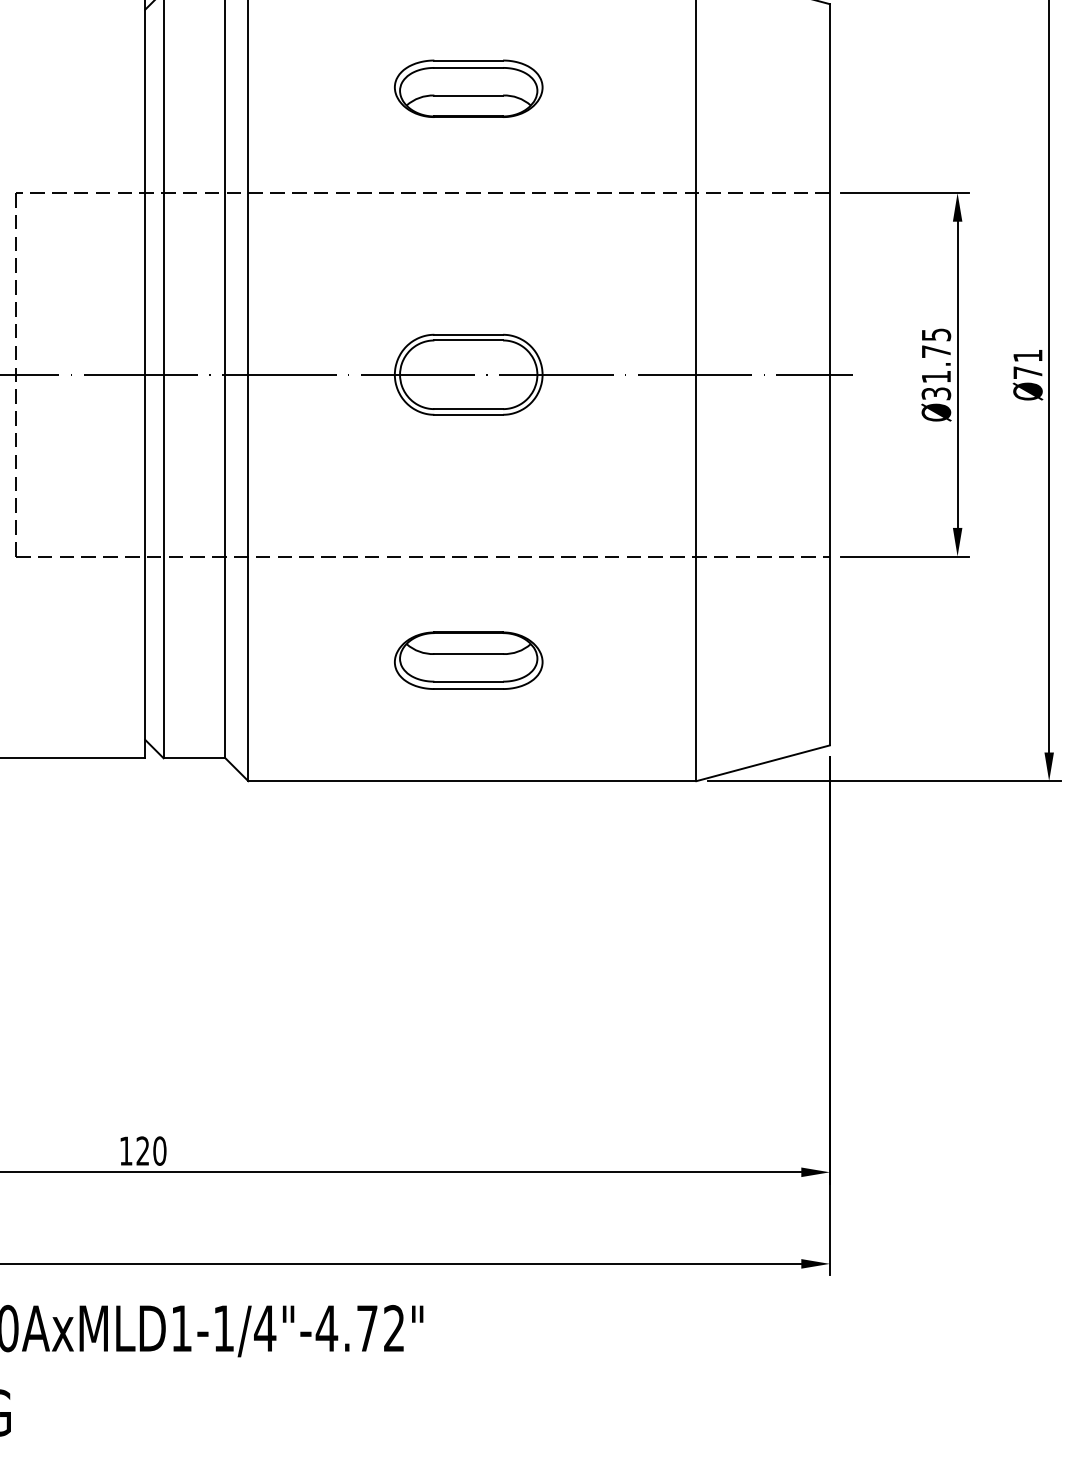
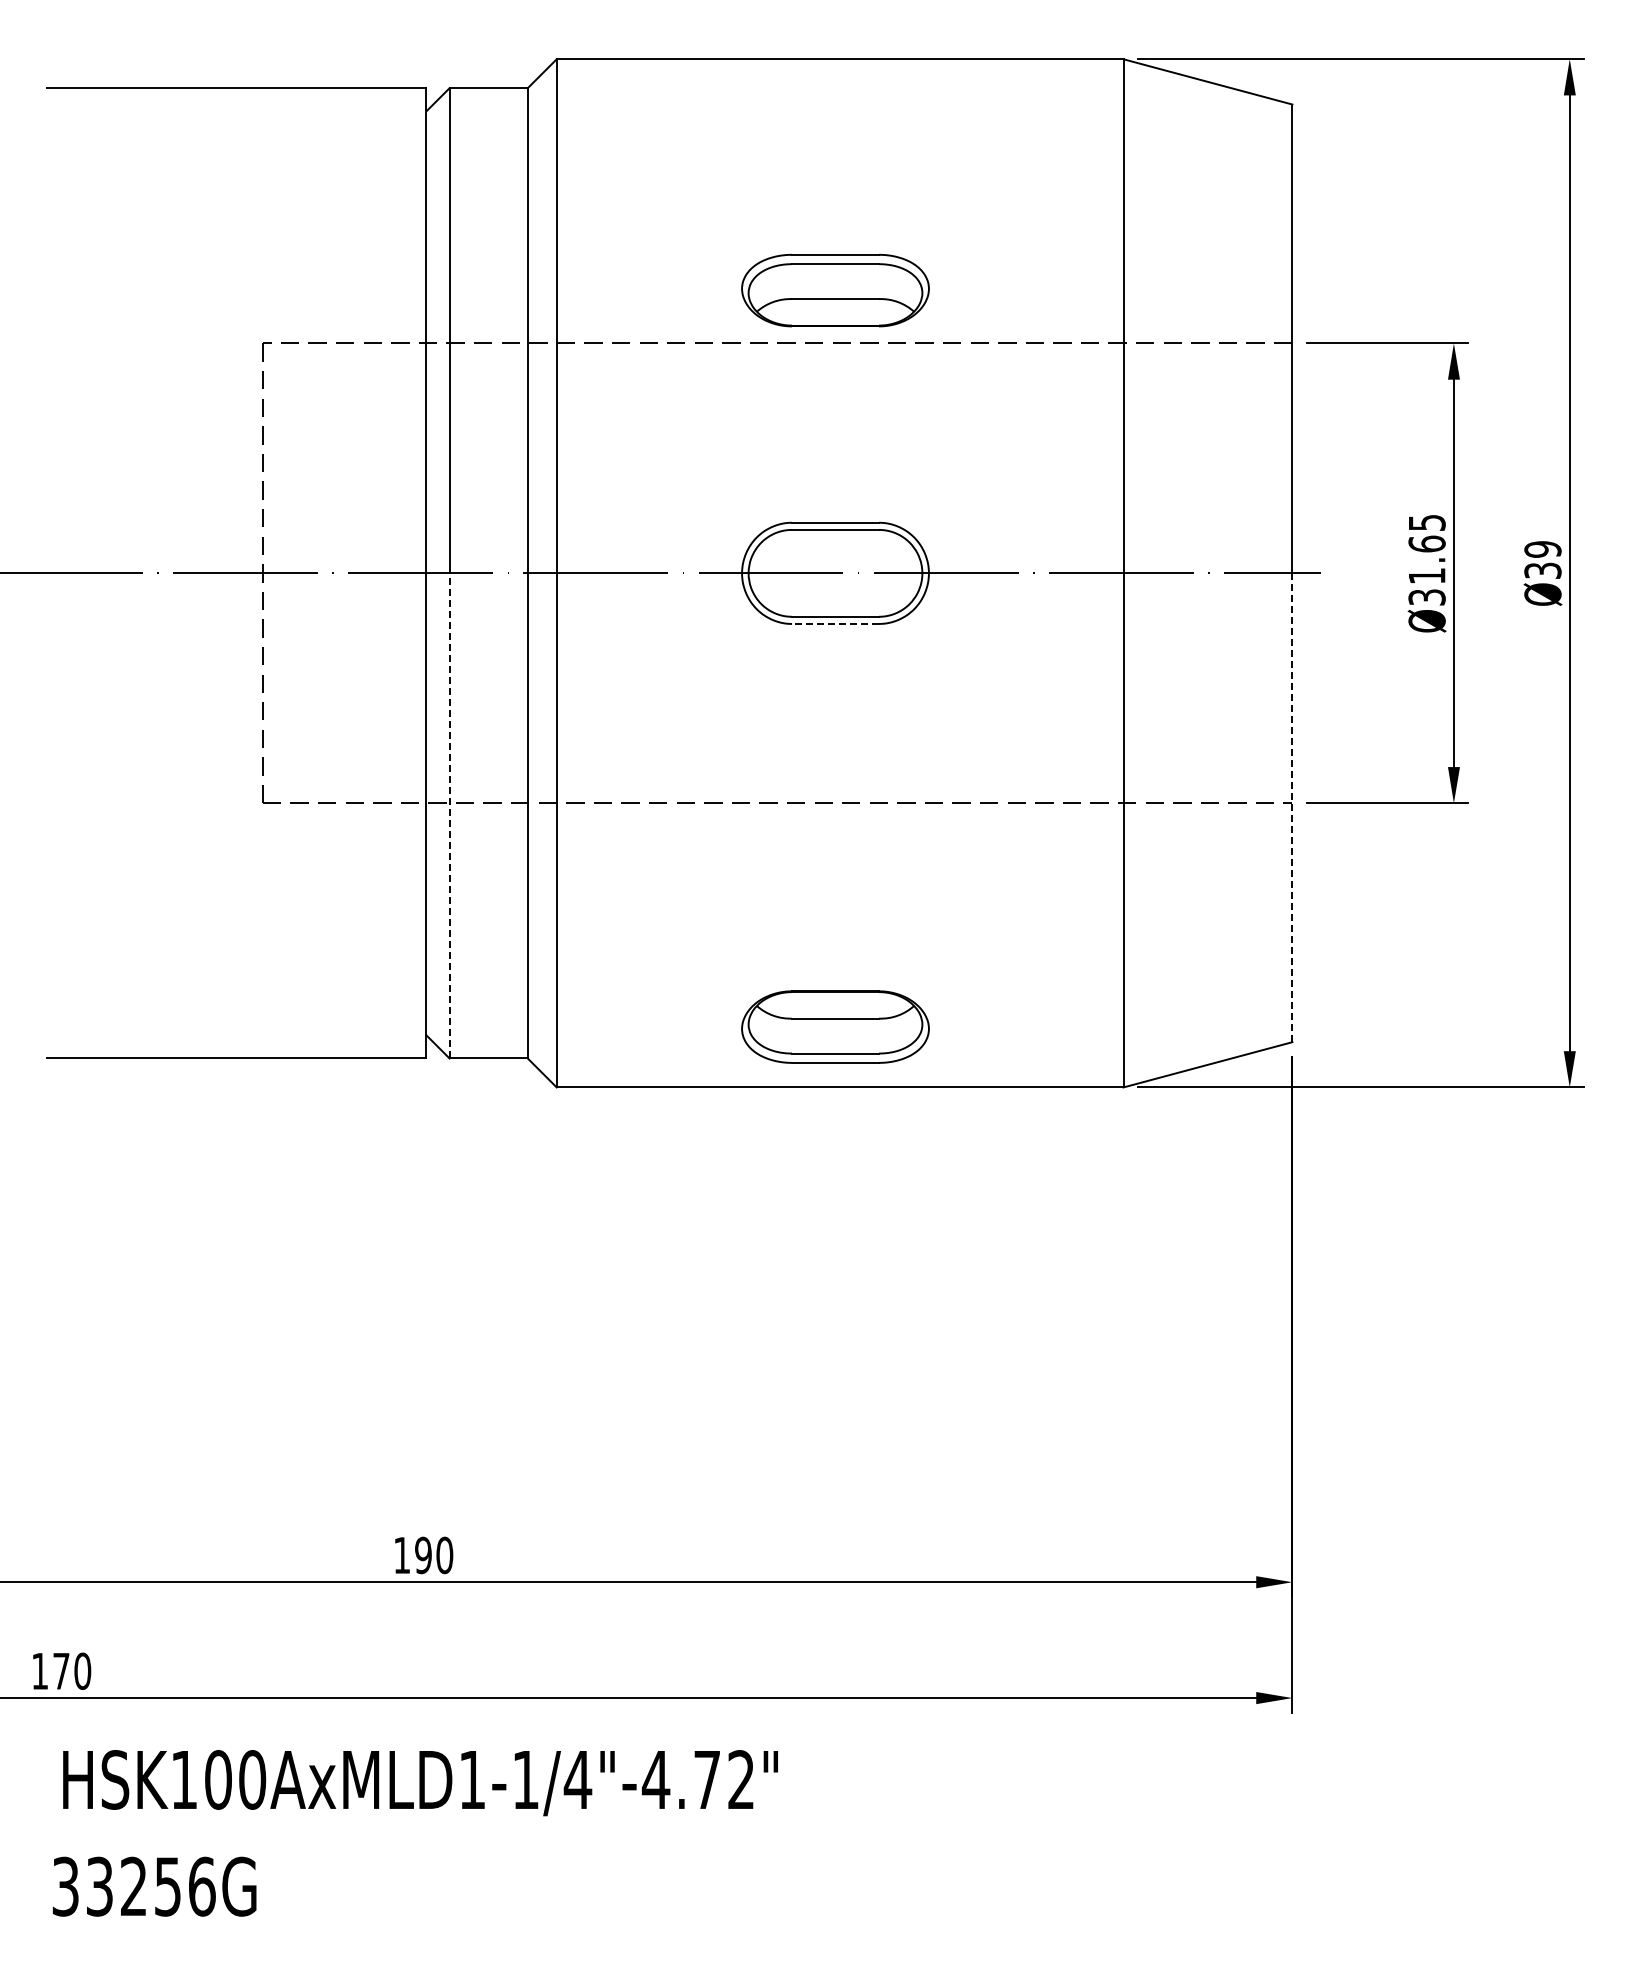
part: (468, 88) -> (835, 290), moved
text: (935, 351) -> (1426, 543), Ø31.75 -> Ø31.65
text: (1027, 363) -> (1542, 559), Ø71 -> Ø39
line: (468, 414) -> (835, 623), solid -> dashed
line: (829, 559) -> (1292, 807), solid -> dashed
line: (163, 566) -> (449, 815), solid -> dashed
part: (468, 660) -> (835, 1026), moved
text: (143, 1151) -> (423, 1555), 120 -> 190

